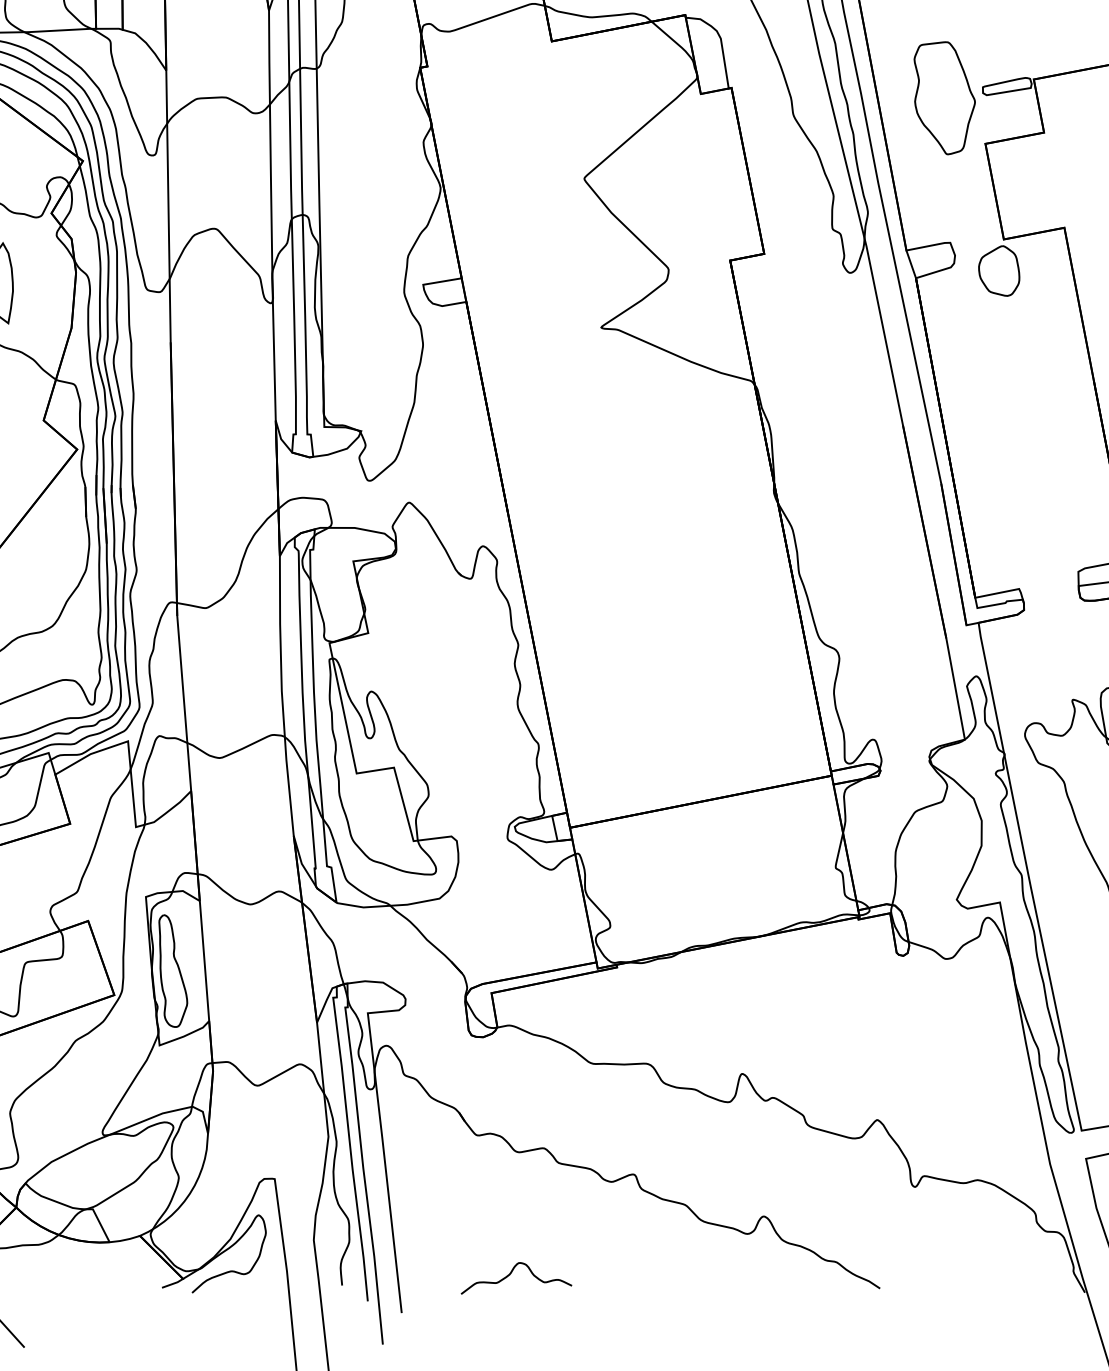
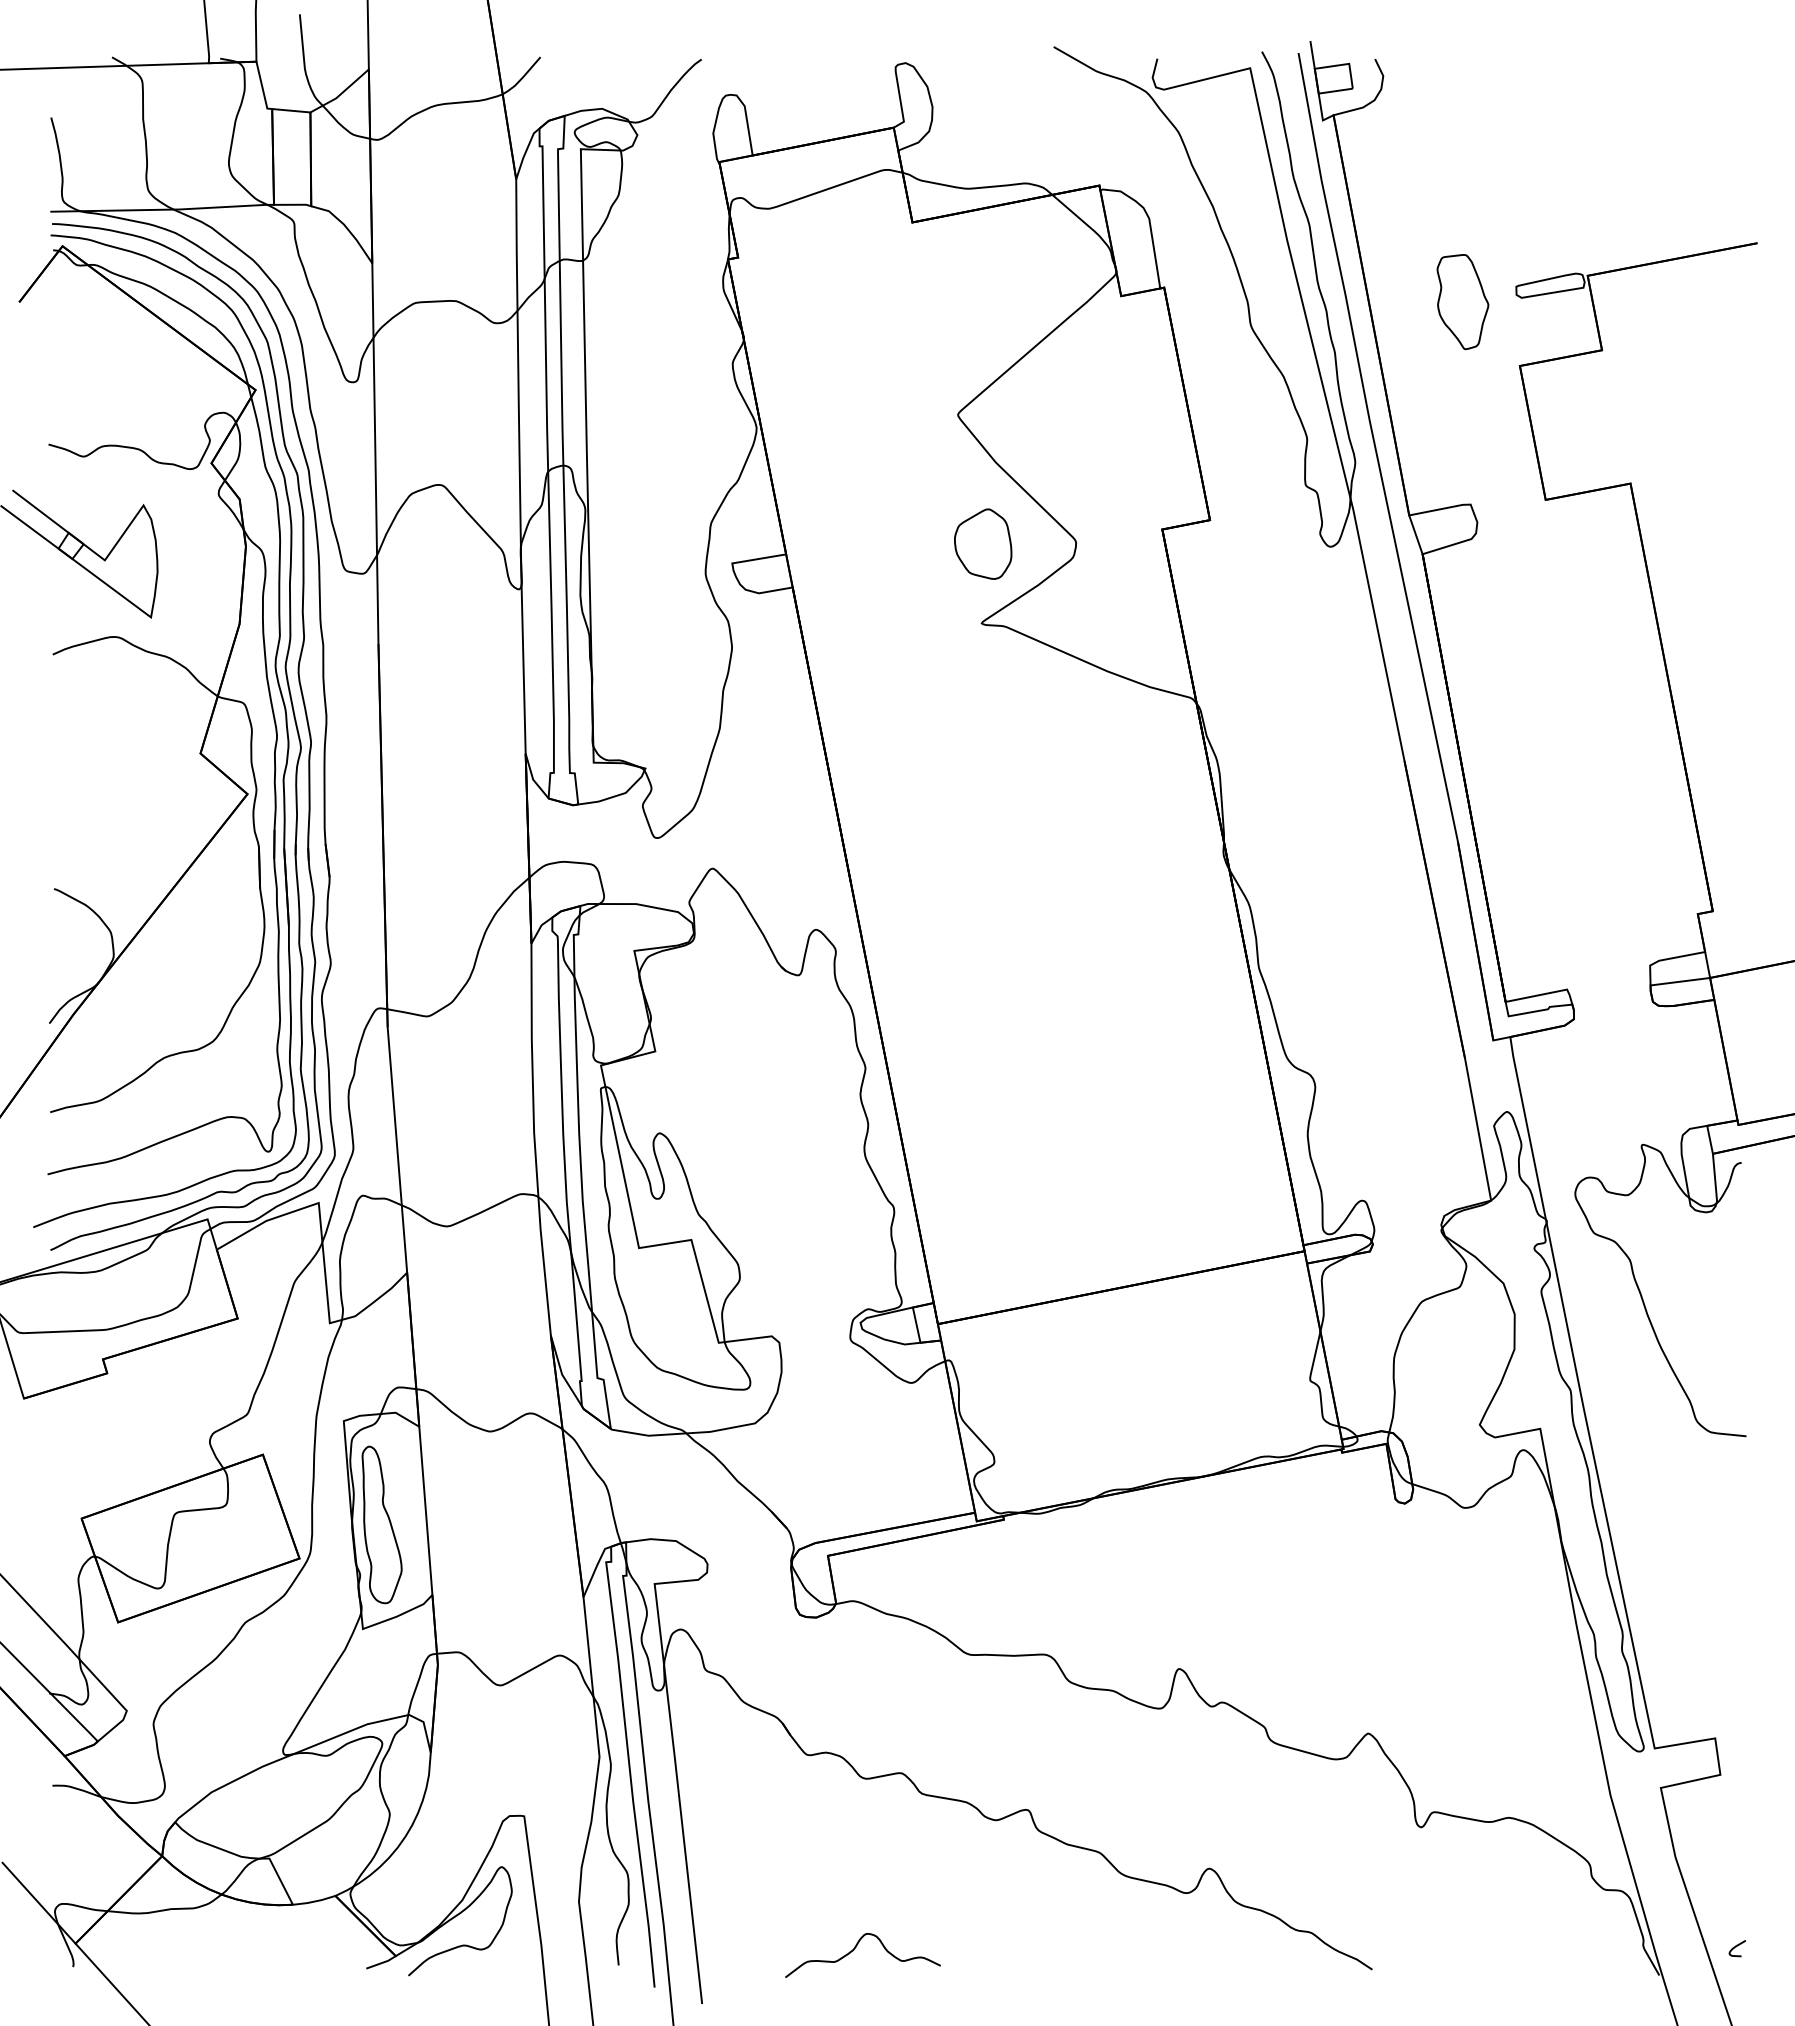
part: (944, 97) -> (1462, 301), size x0.6
part: (999, 270) -> (983, 543), moved

